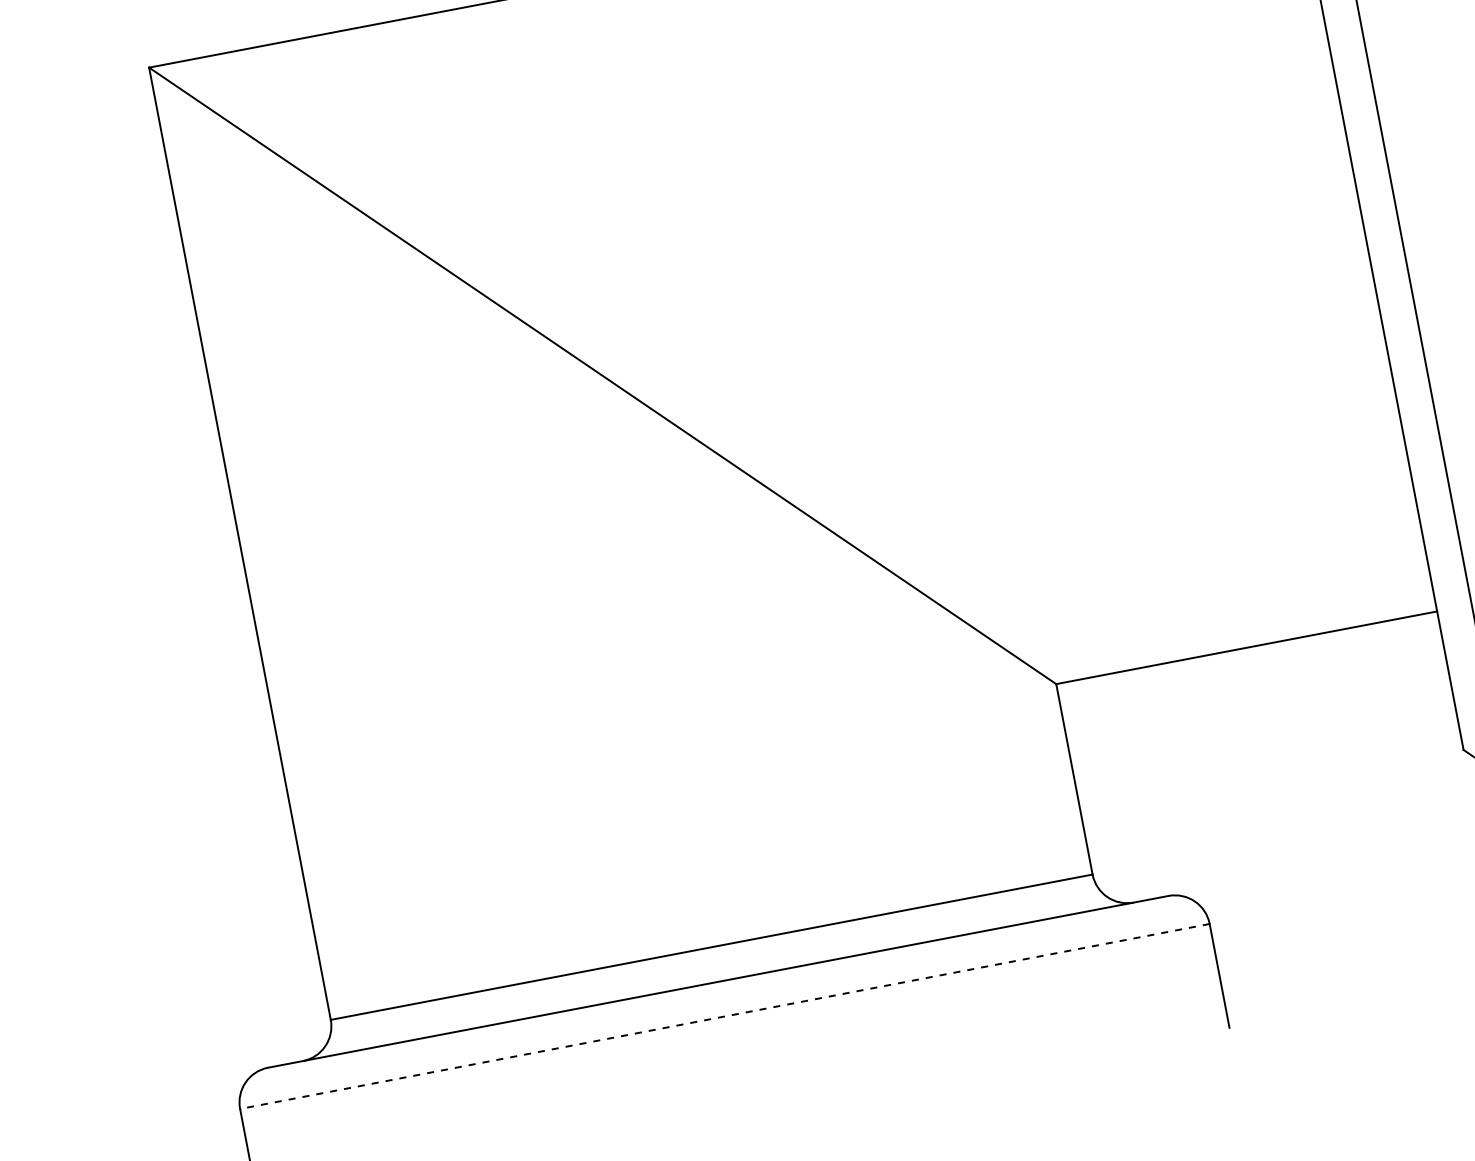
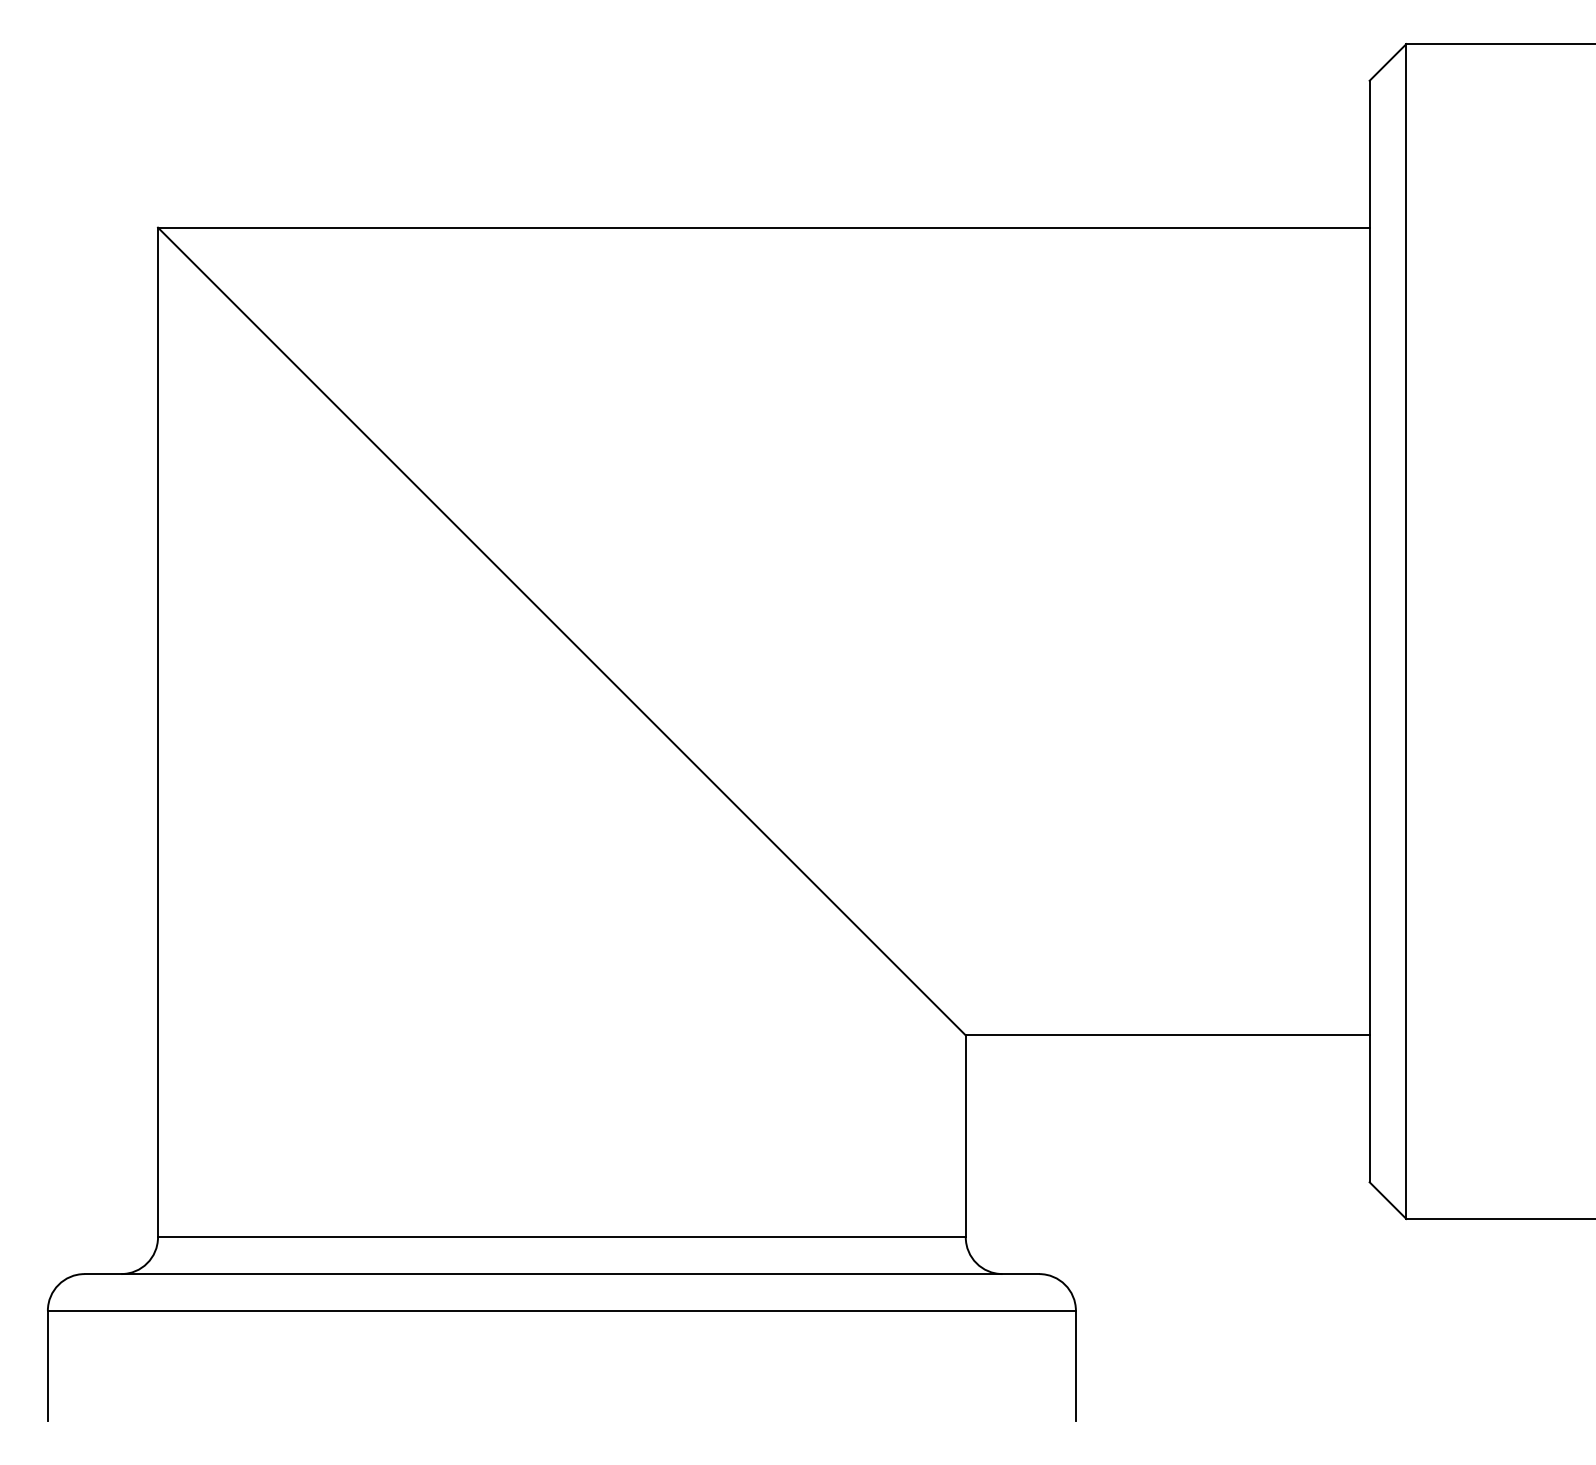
line: (724, 1016) -> (561, 1310), dashed -> solid

